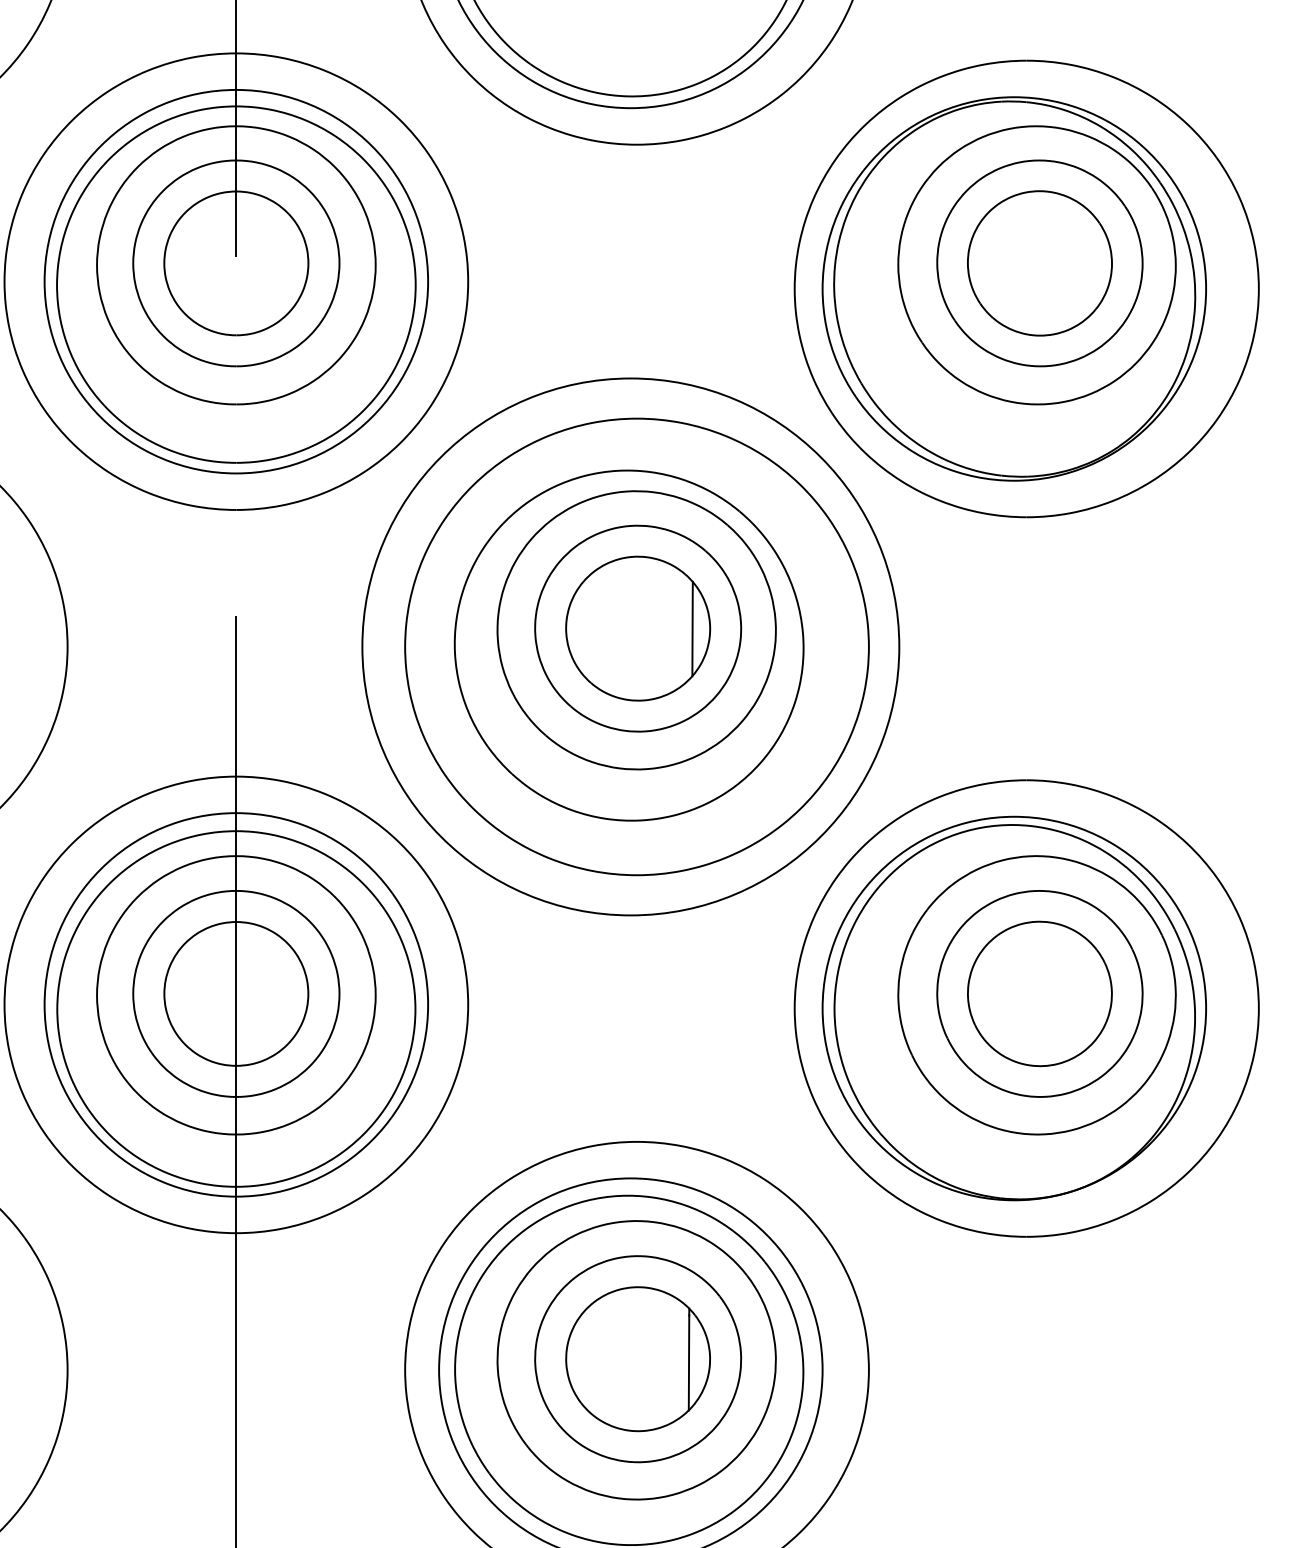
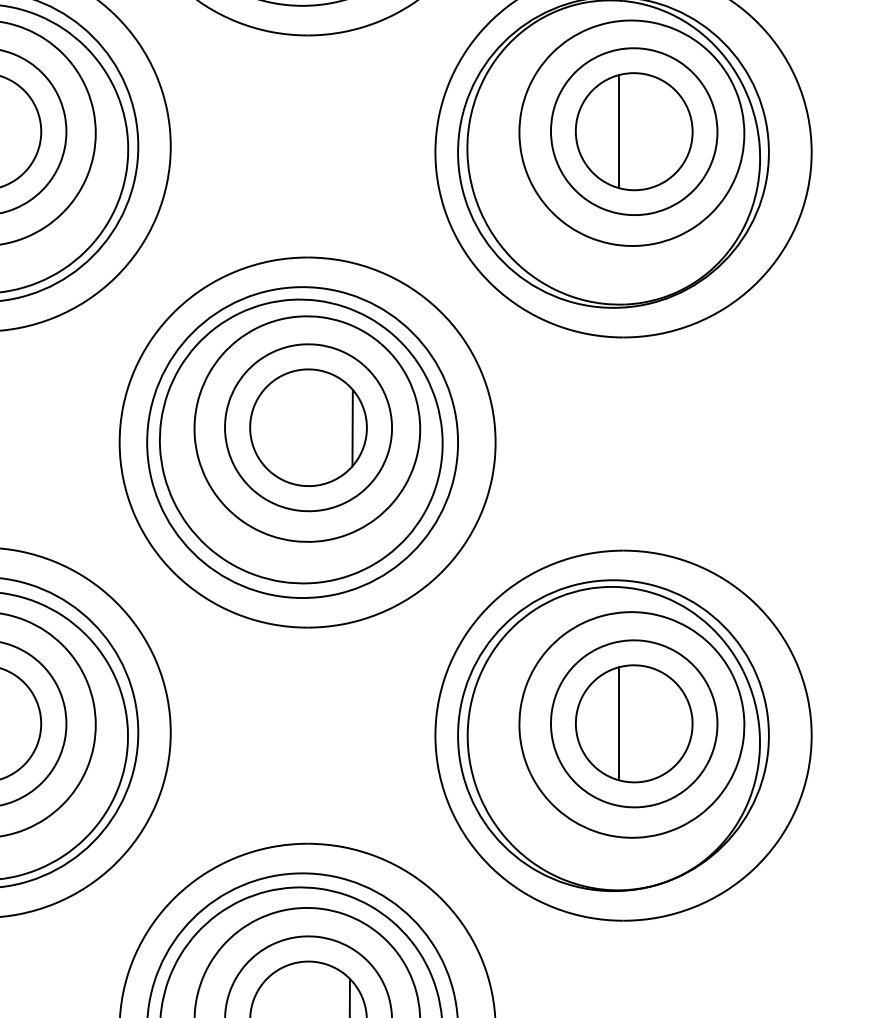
line: (1021, 263) -> (619, 131), added
circle: (630, 646) -> (302, 442), size x0.71
line: (1021, 993) -> (619, 723), added

